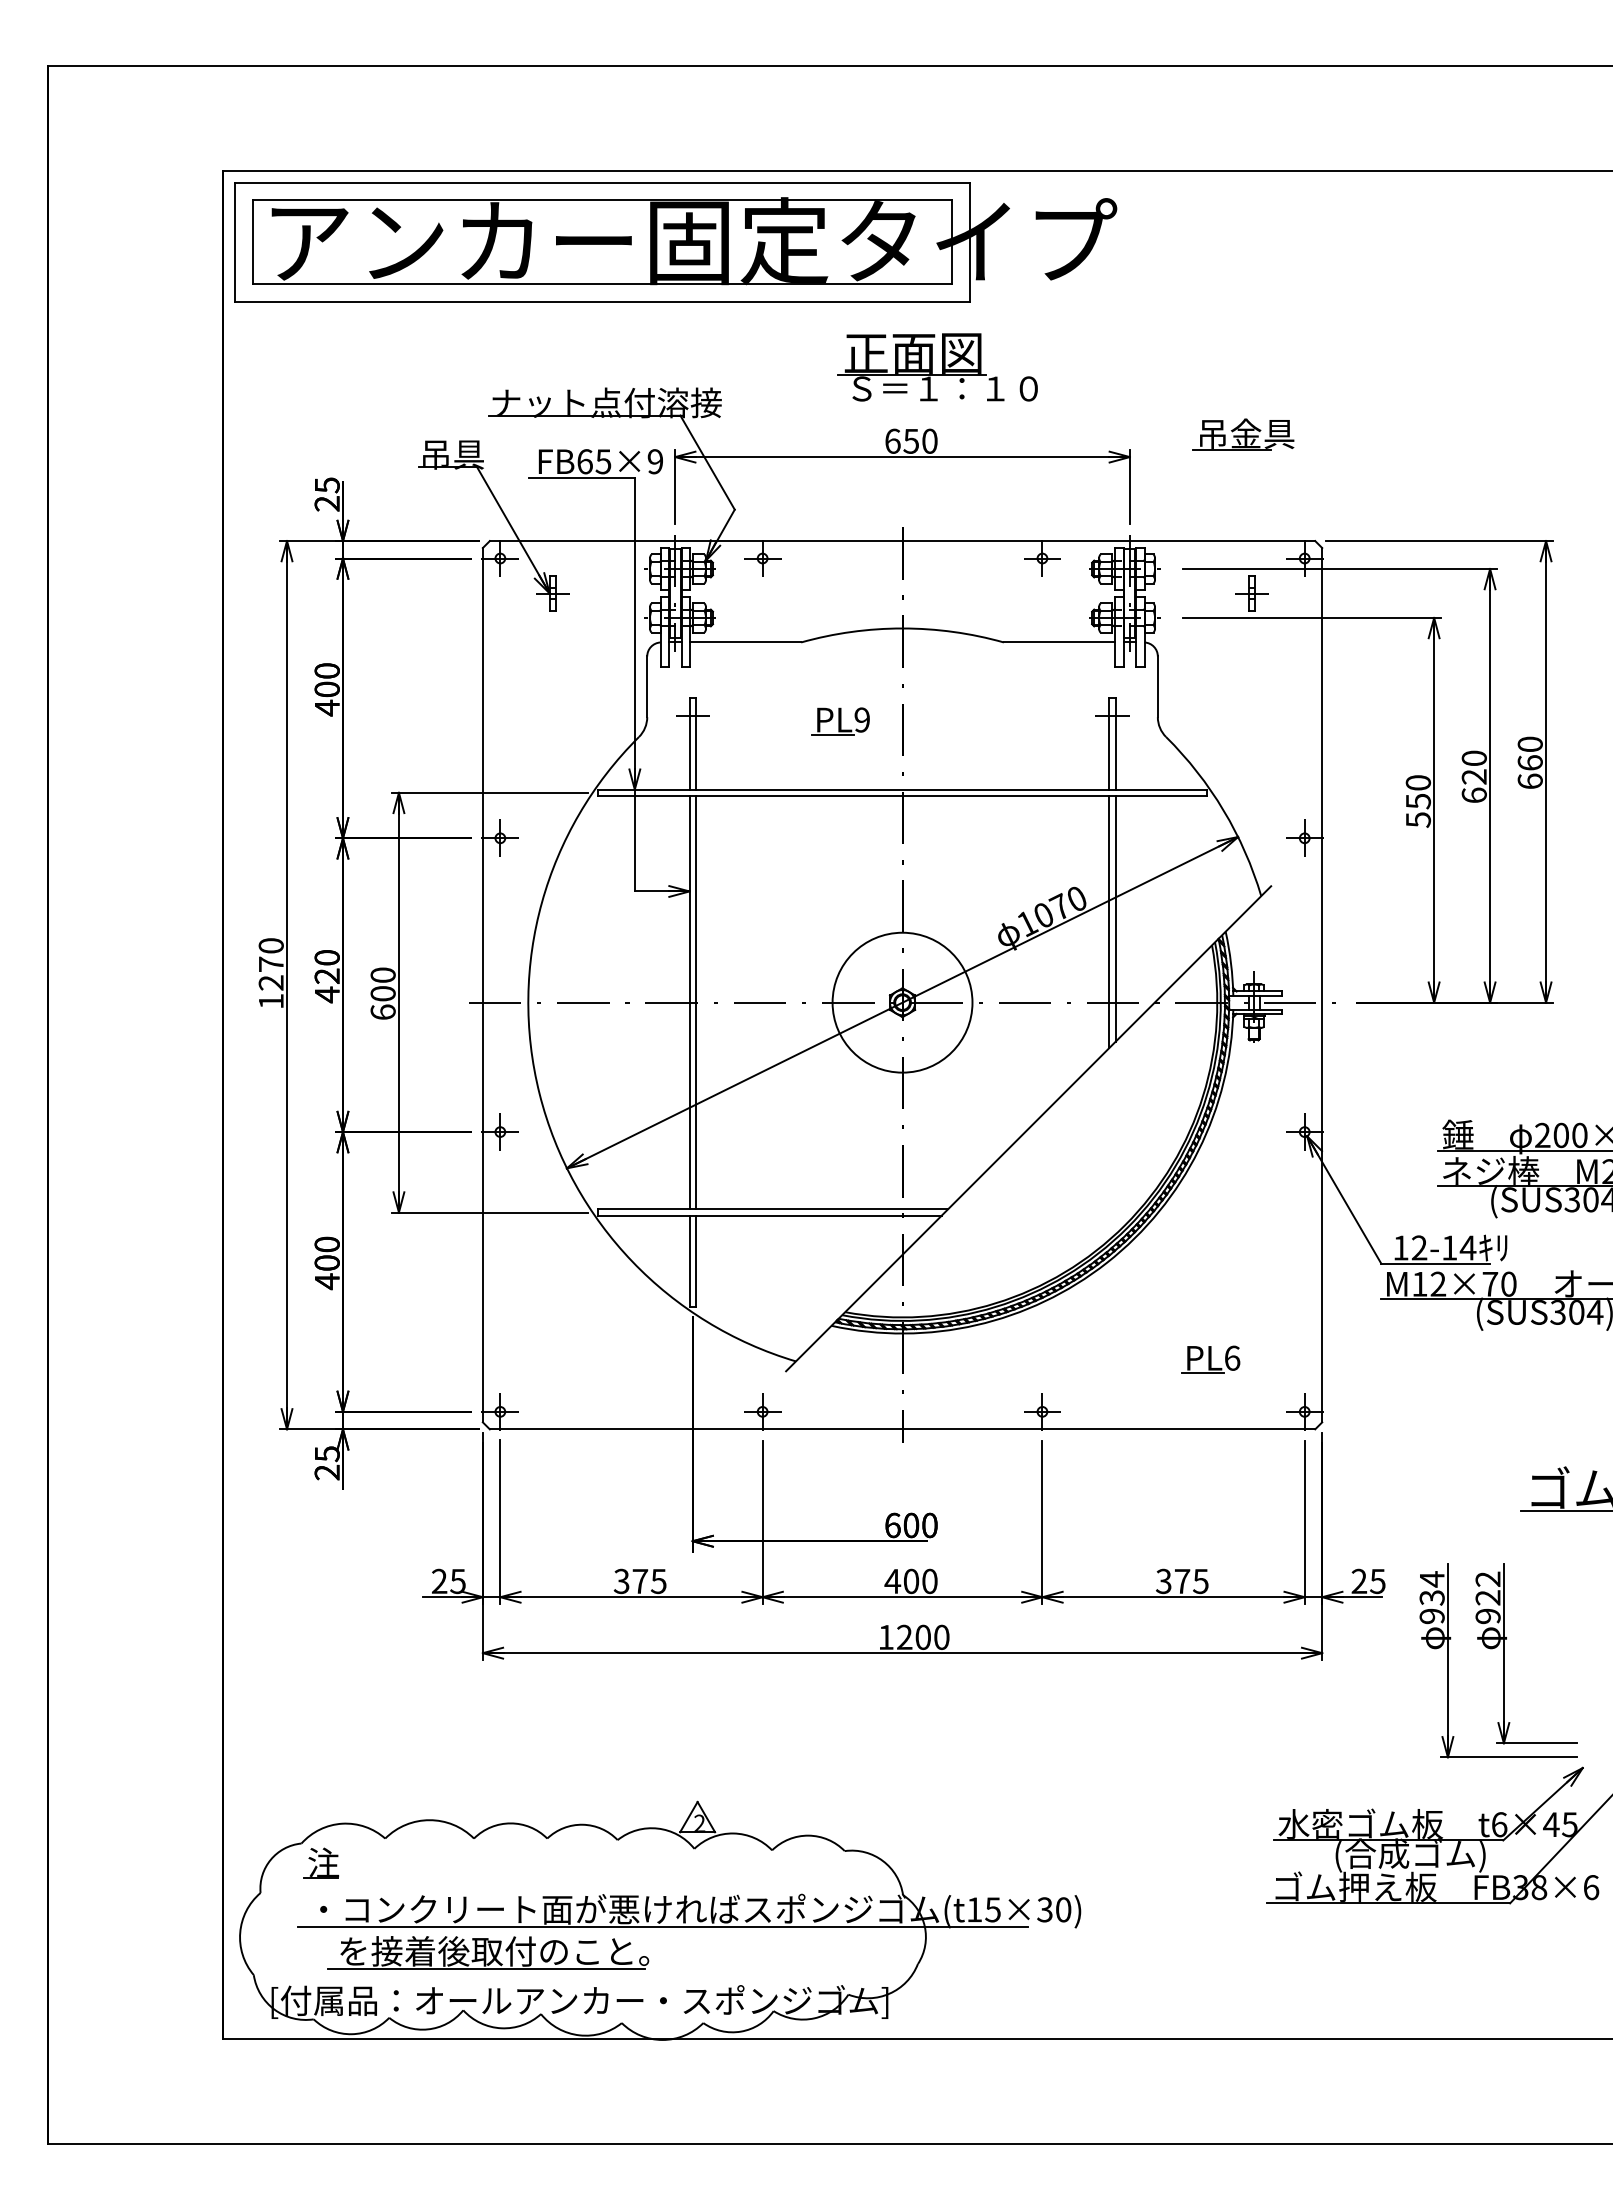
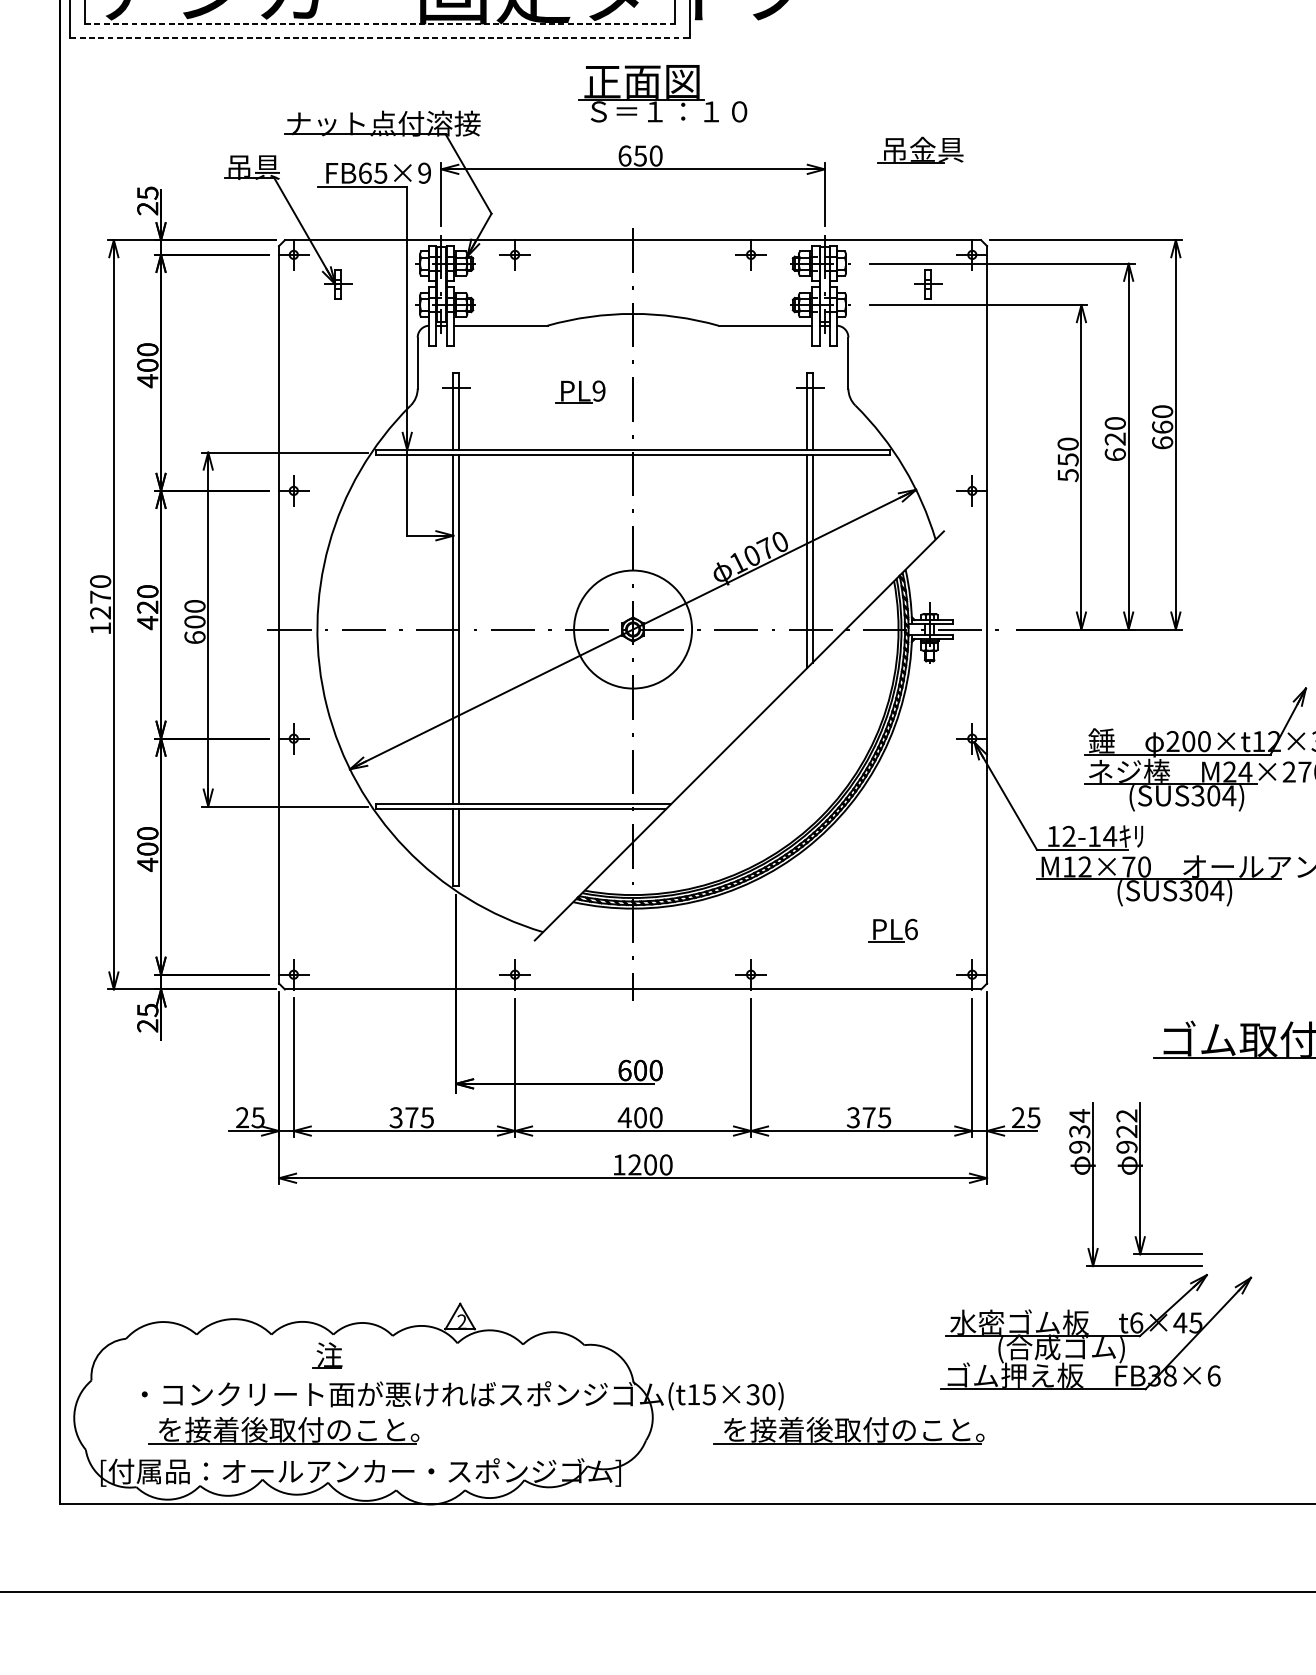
line: (602, 284) -> (379, 23), solid -> dashed
line: (603, 301) -> (380, 38), solid -> dashed
part: (320, 1862) -> (326, 1354), moved
line: (662, 1926) -> (430, 1408), removed
part: (1158, 1952) -> (848, 1430), added

